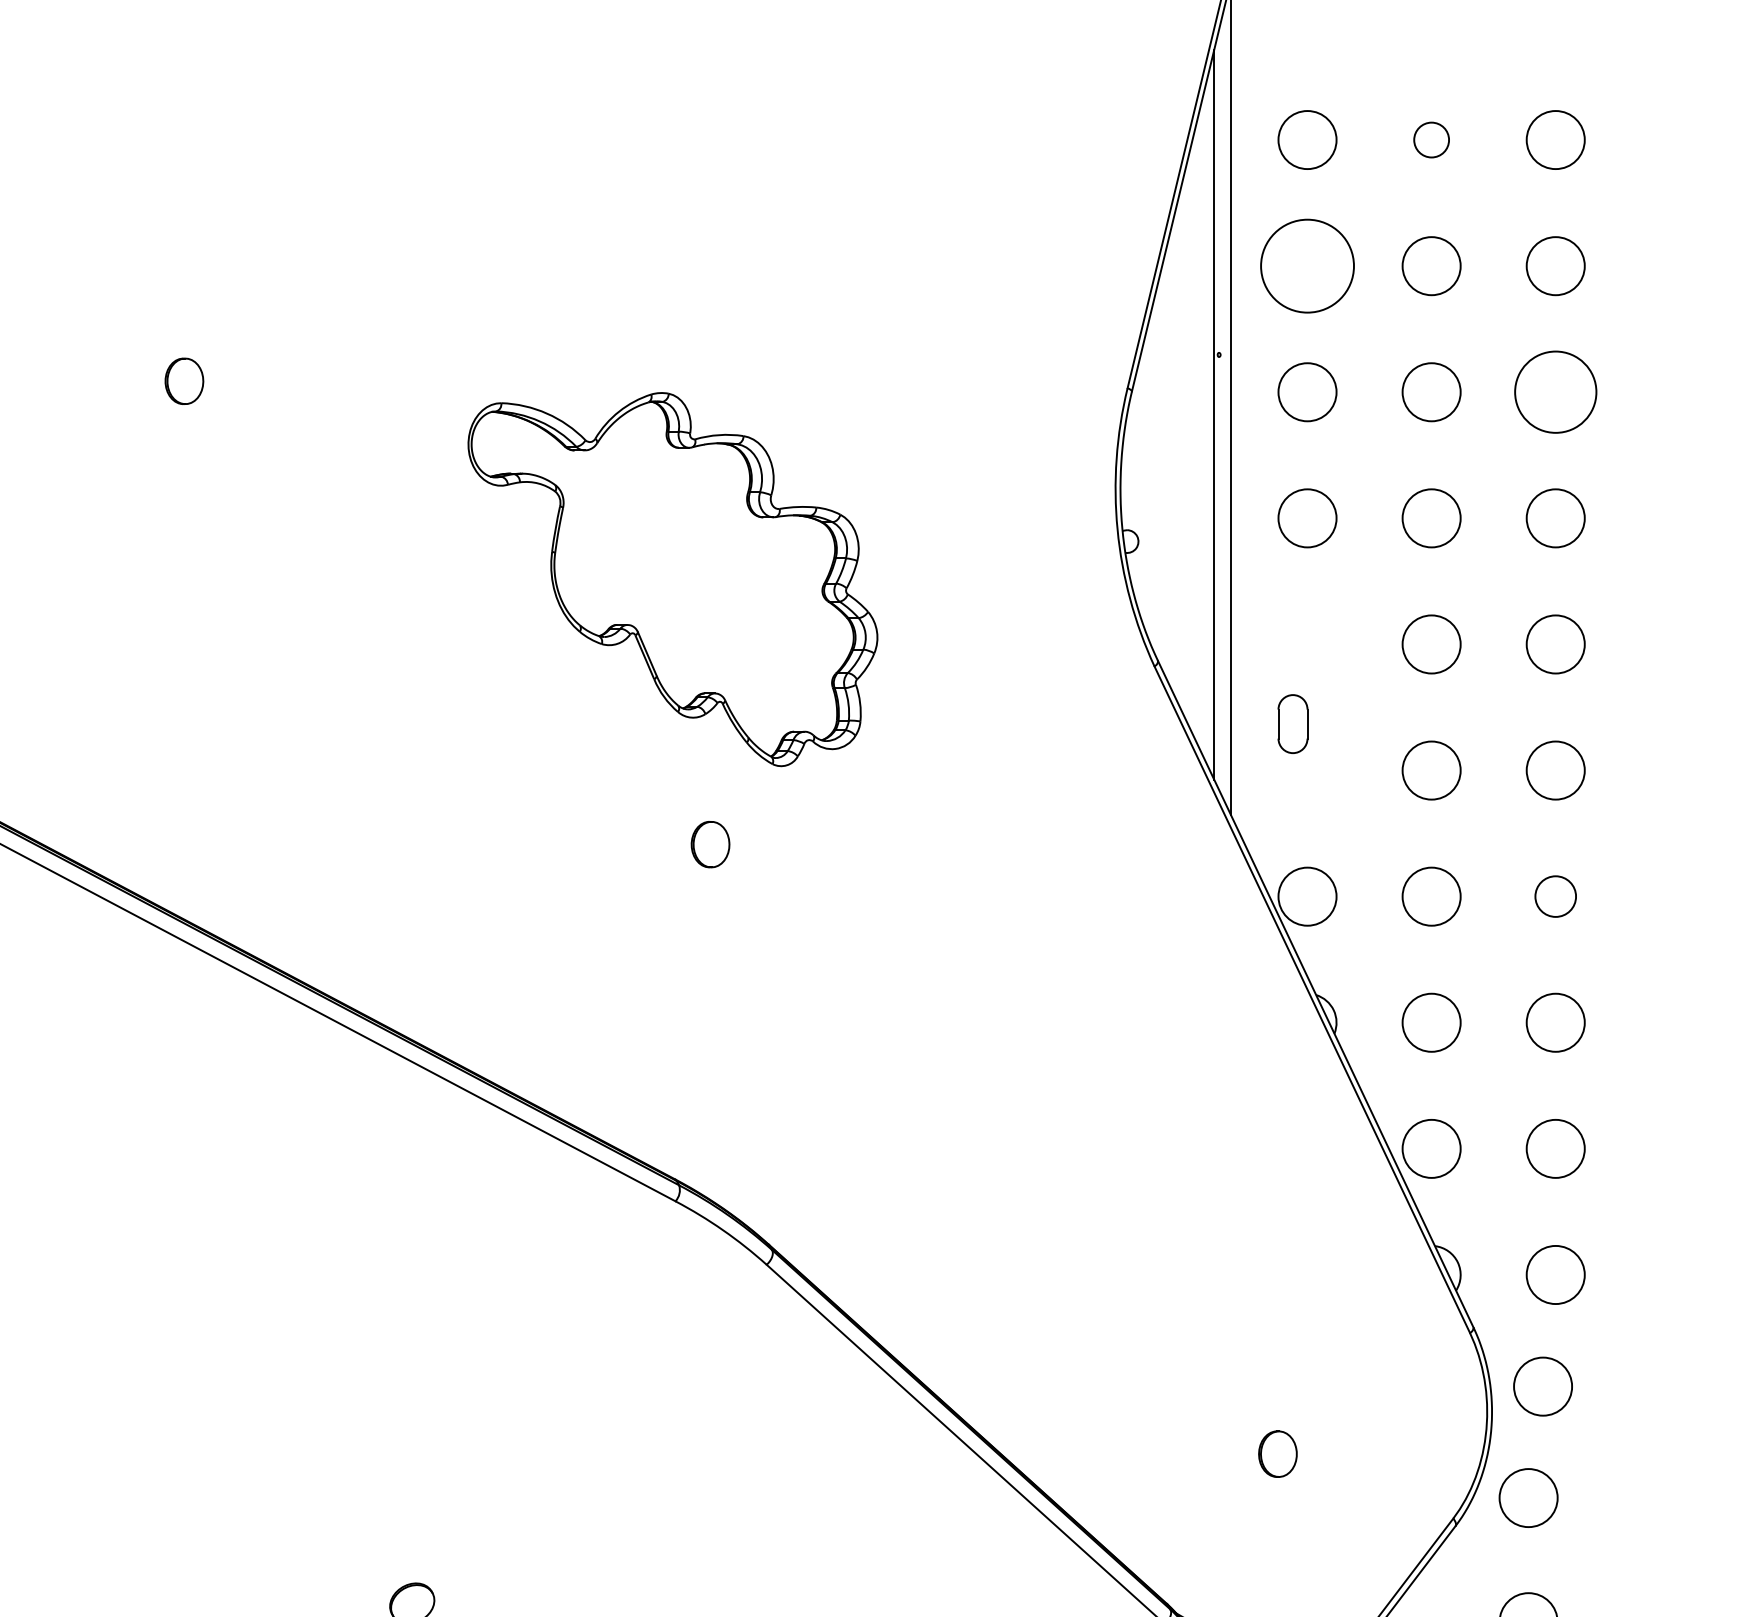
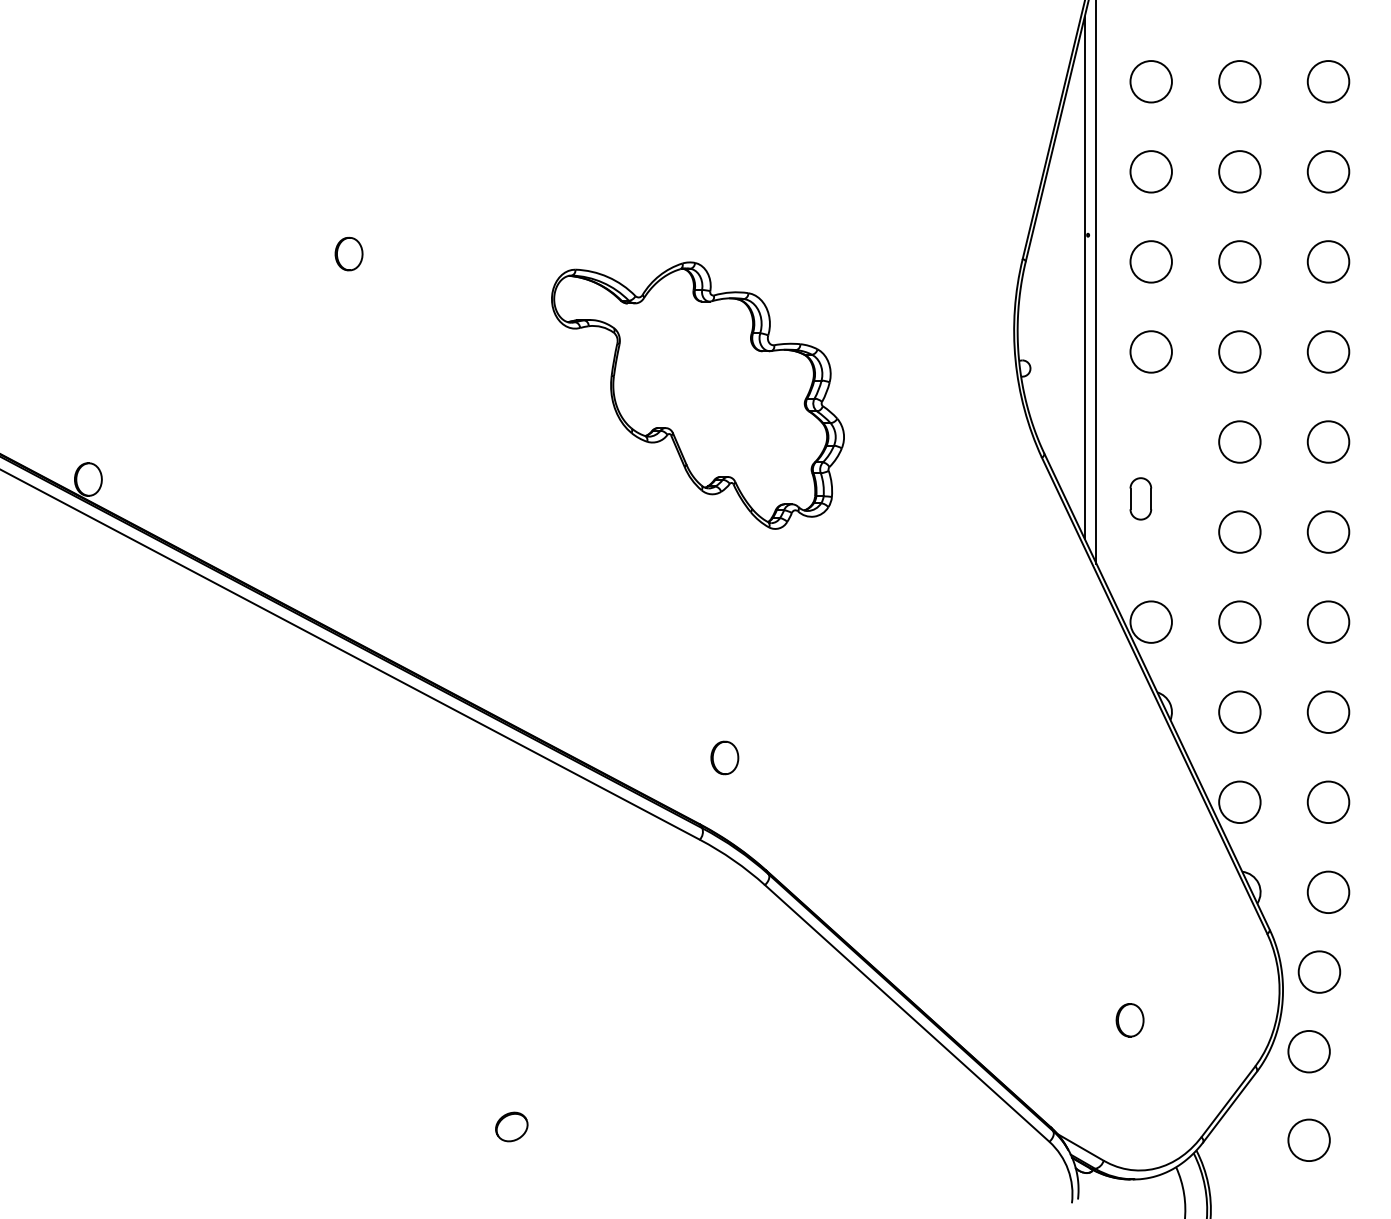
circle: (1431, 139) -> (1239, 81), size x1.67
circle: (1306, 265) -> (1150, 171), size x0.62
circle: (1555, 391) -> (1328, 261), size x0.71
part: (710, 843) -> (724, 757), moved
circle: (1555, 895) -> (1328, 621), size x1.43

